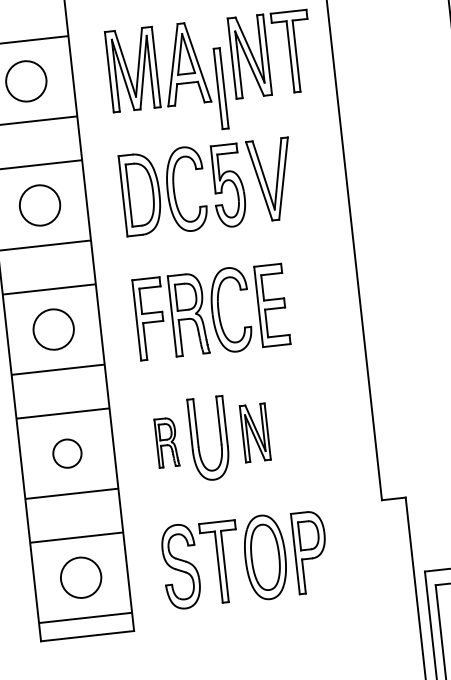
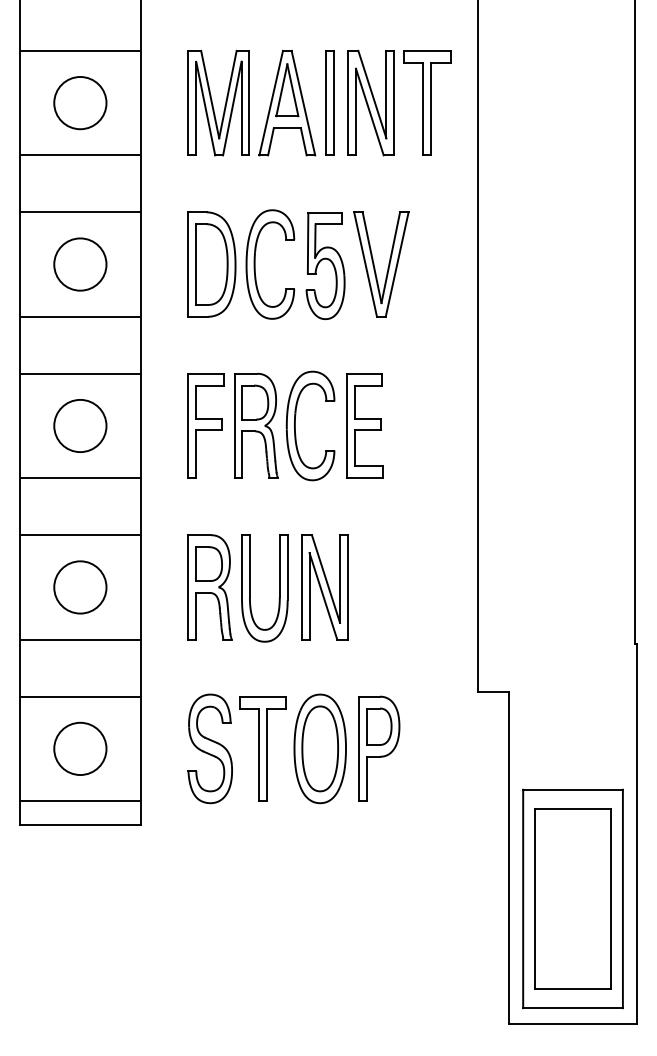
part: (220, 88) -> (329, 102), moved
part: (255, 432) -> (324, 587), size x1.43
part: (166, 442) -> (209, 587), size x1.67
circle: (67, 453) -> (80, 587), size x1.43

